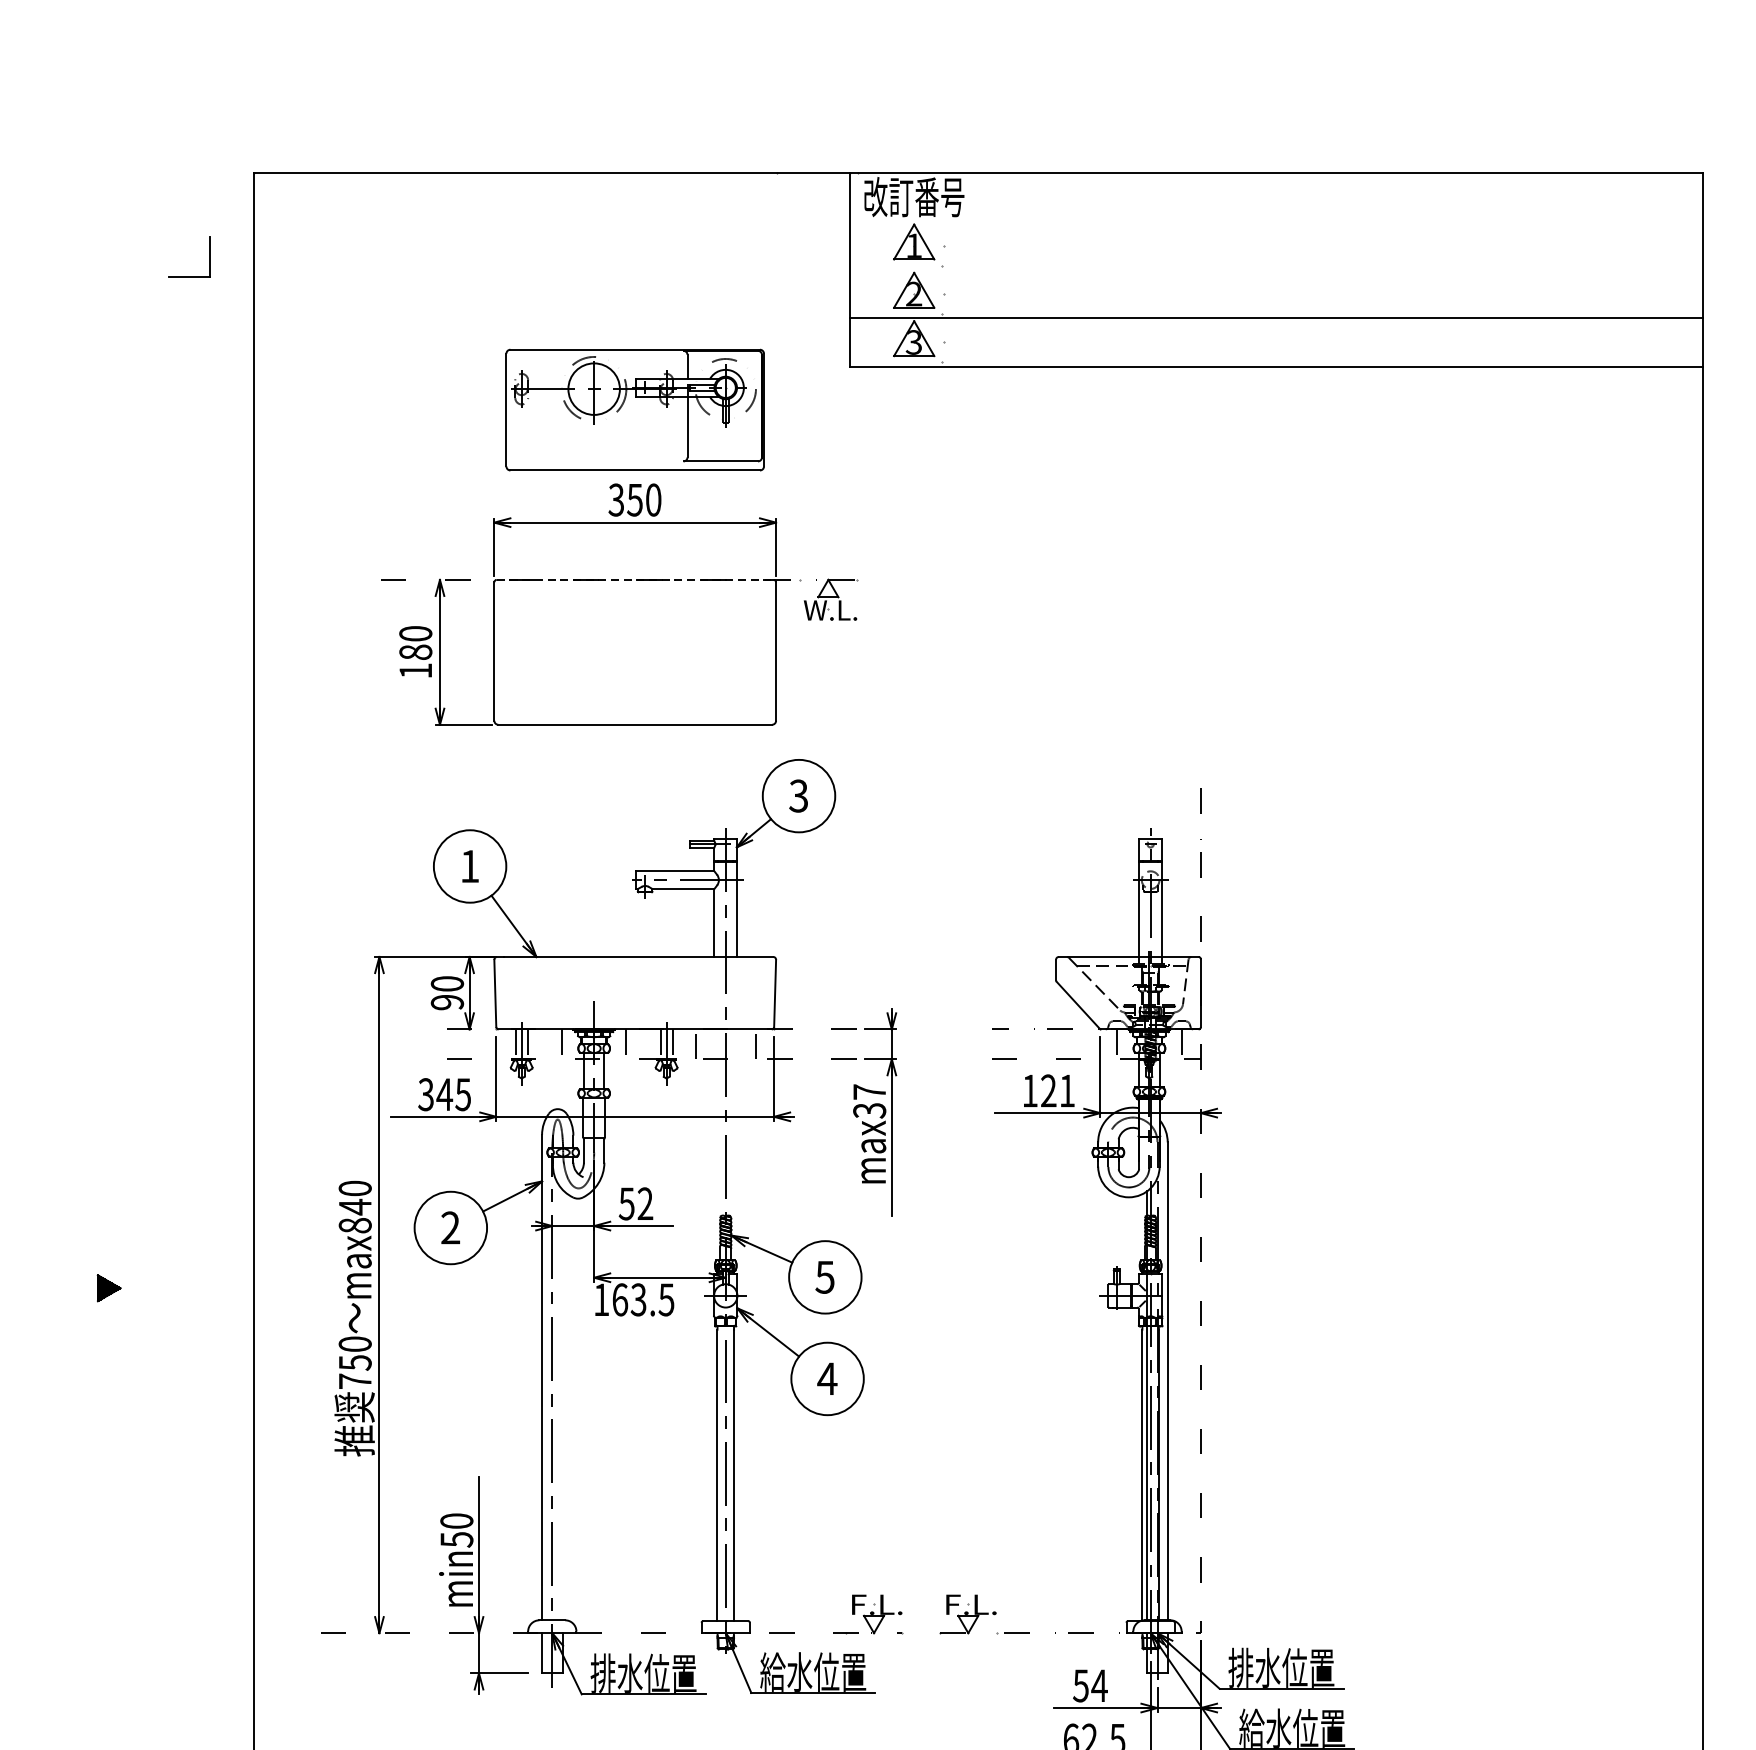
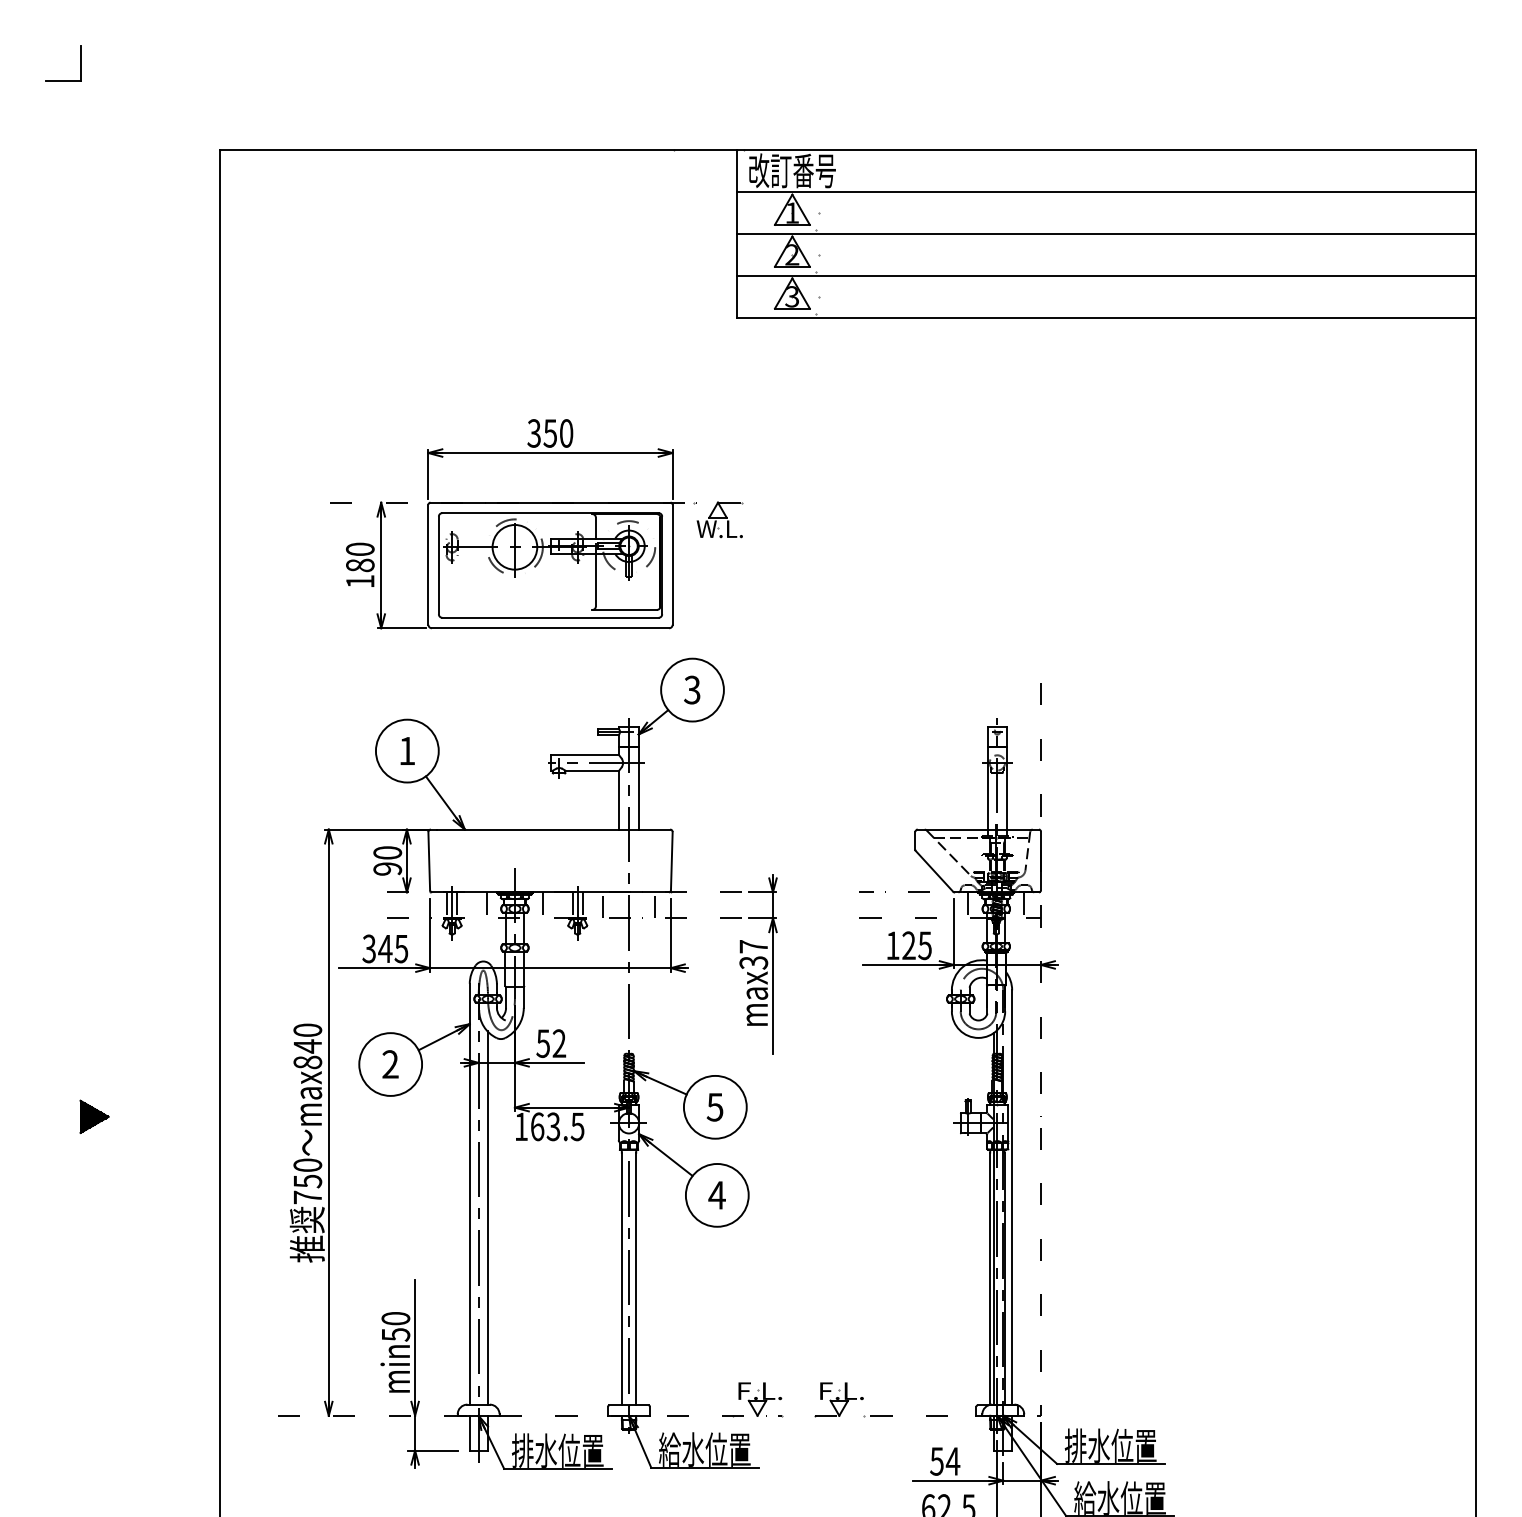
line: (1276, 222) -> (1106, 192), added
part: (209, 257) -> (80, 63), moved
line: (1276, 270) -> (1106, 234), added
part: (635, 410) -> (550, 565), moved
line: (636, 579) -> (551, 502), dashed -> solid
text: (1066, 1090) -> (924, 945), 121 -> 125
part: (109, 1287) -> (94, 1116), size x1.43
line: (562, 1404) -> (487, 1217), added

